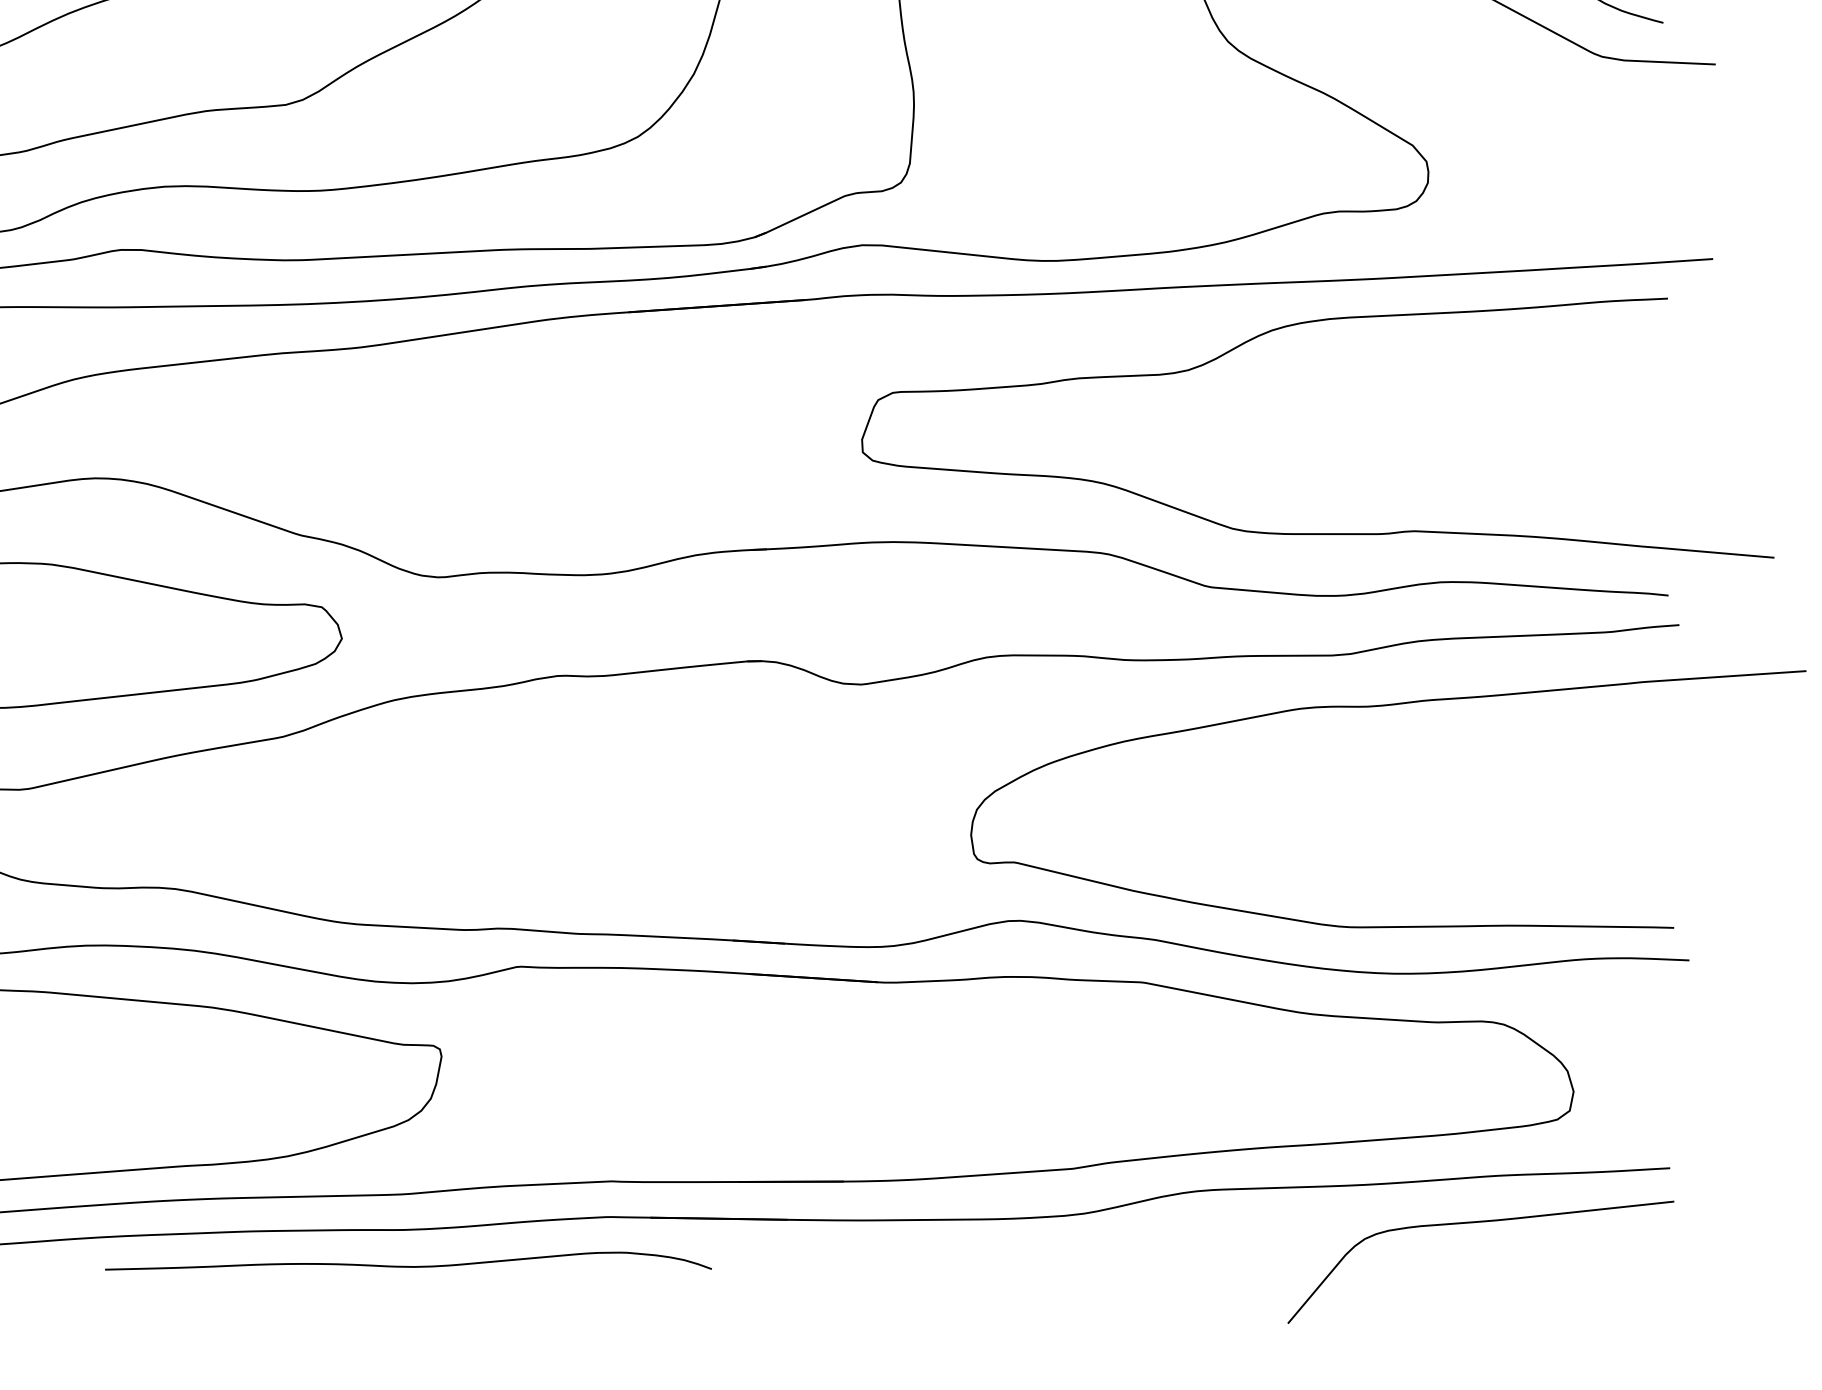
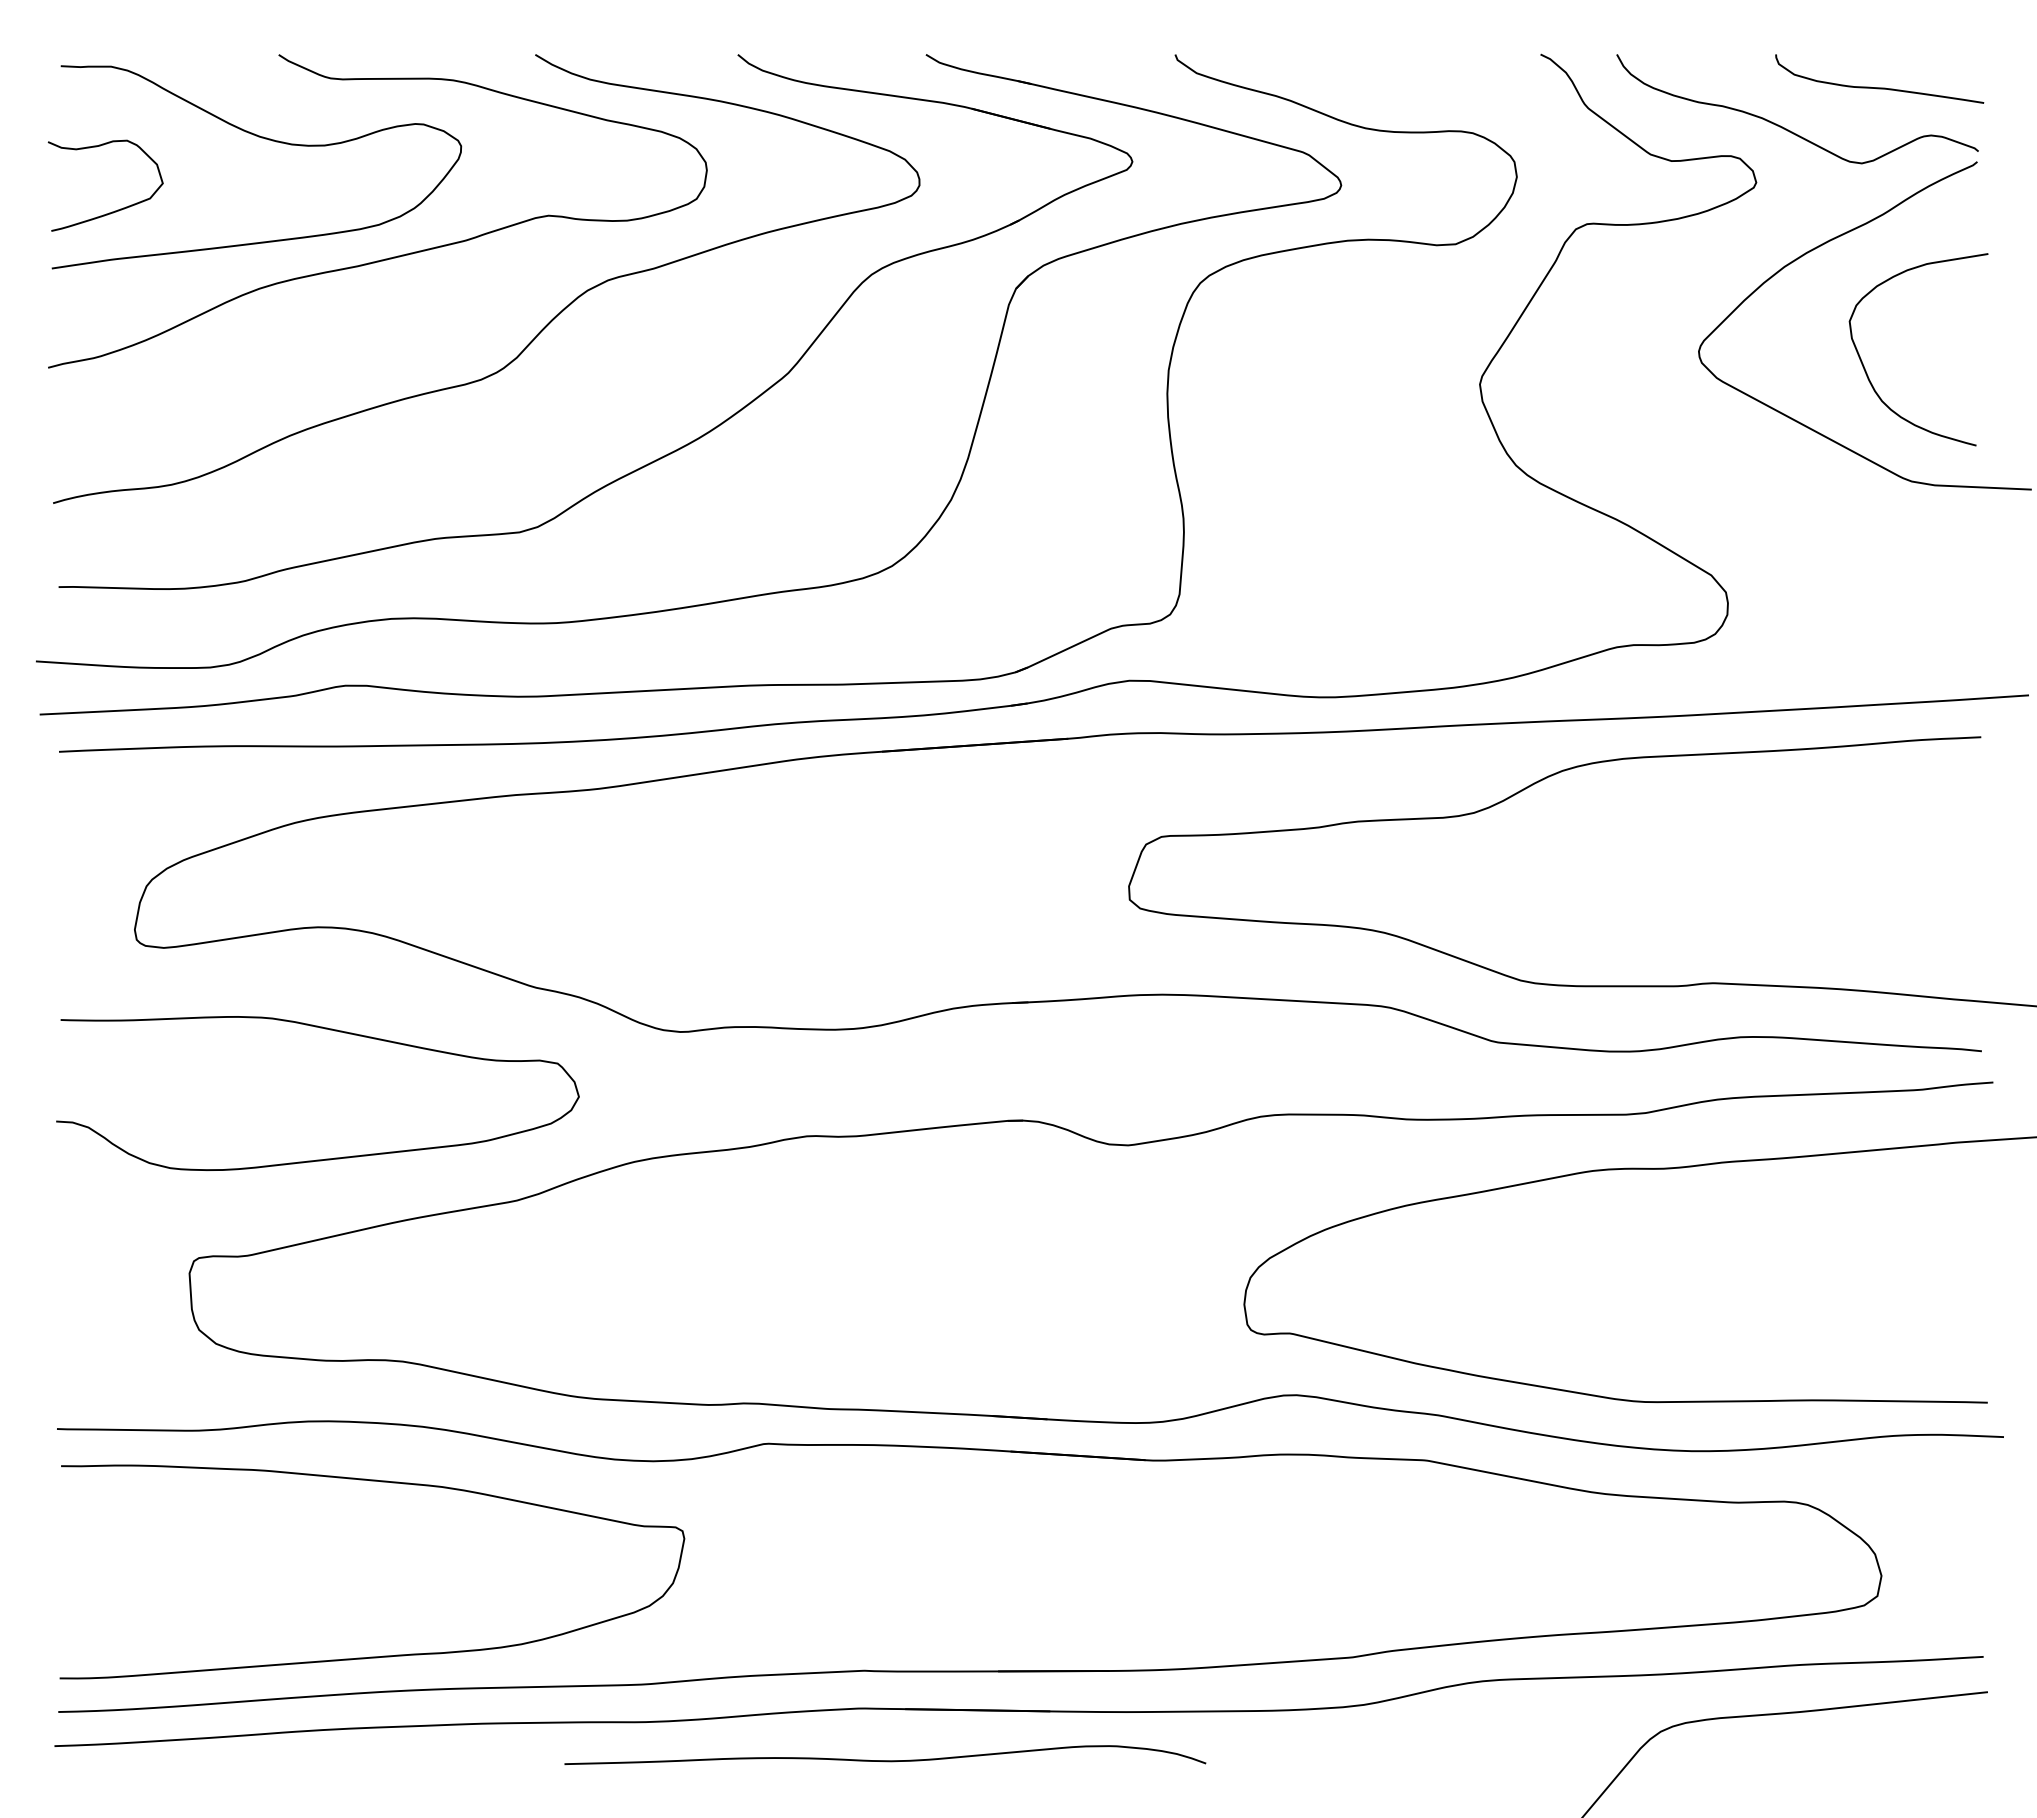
curve: (408, 1266) -> (885, 1760), moved

